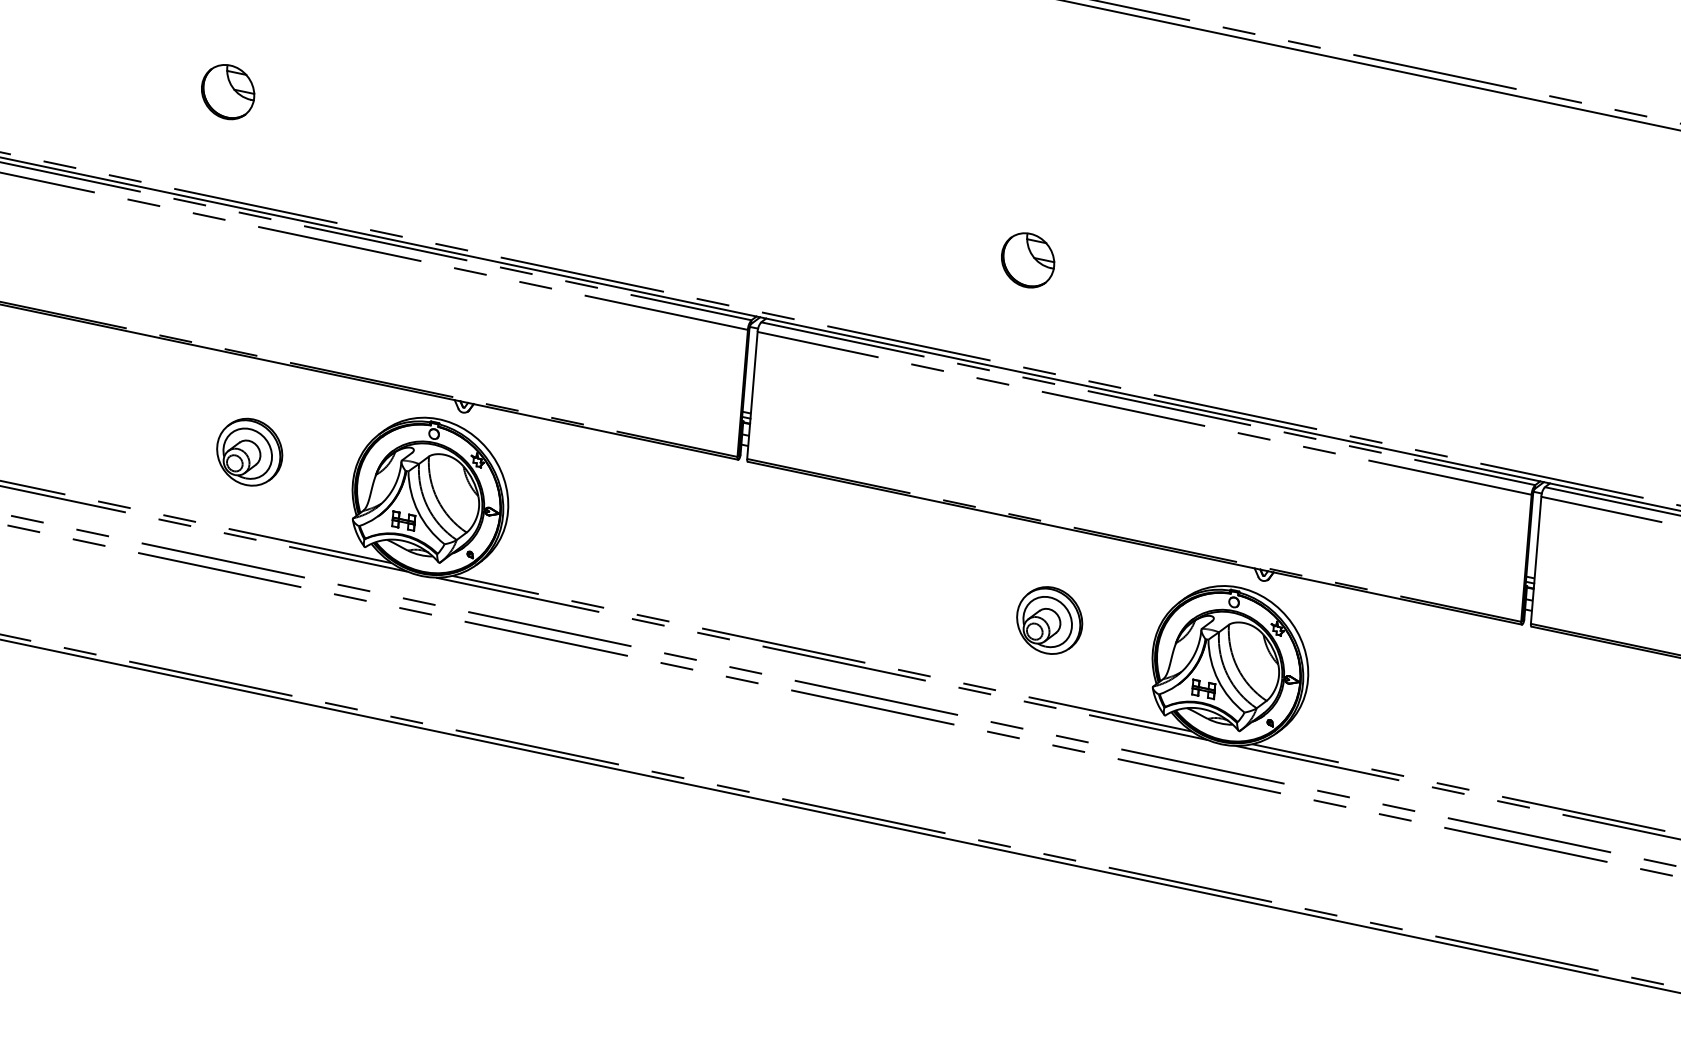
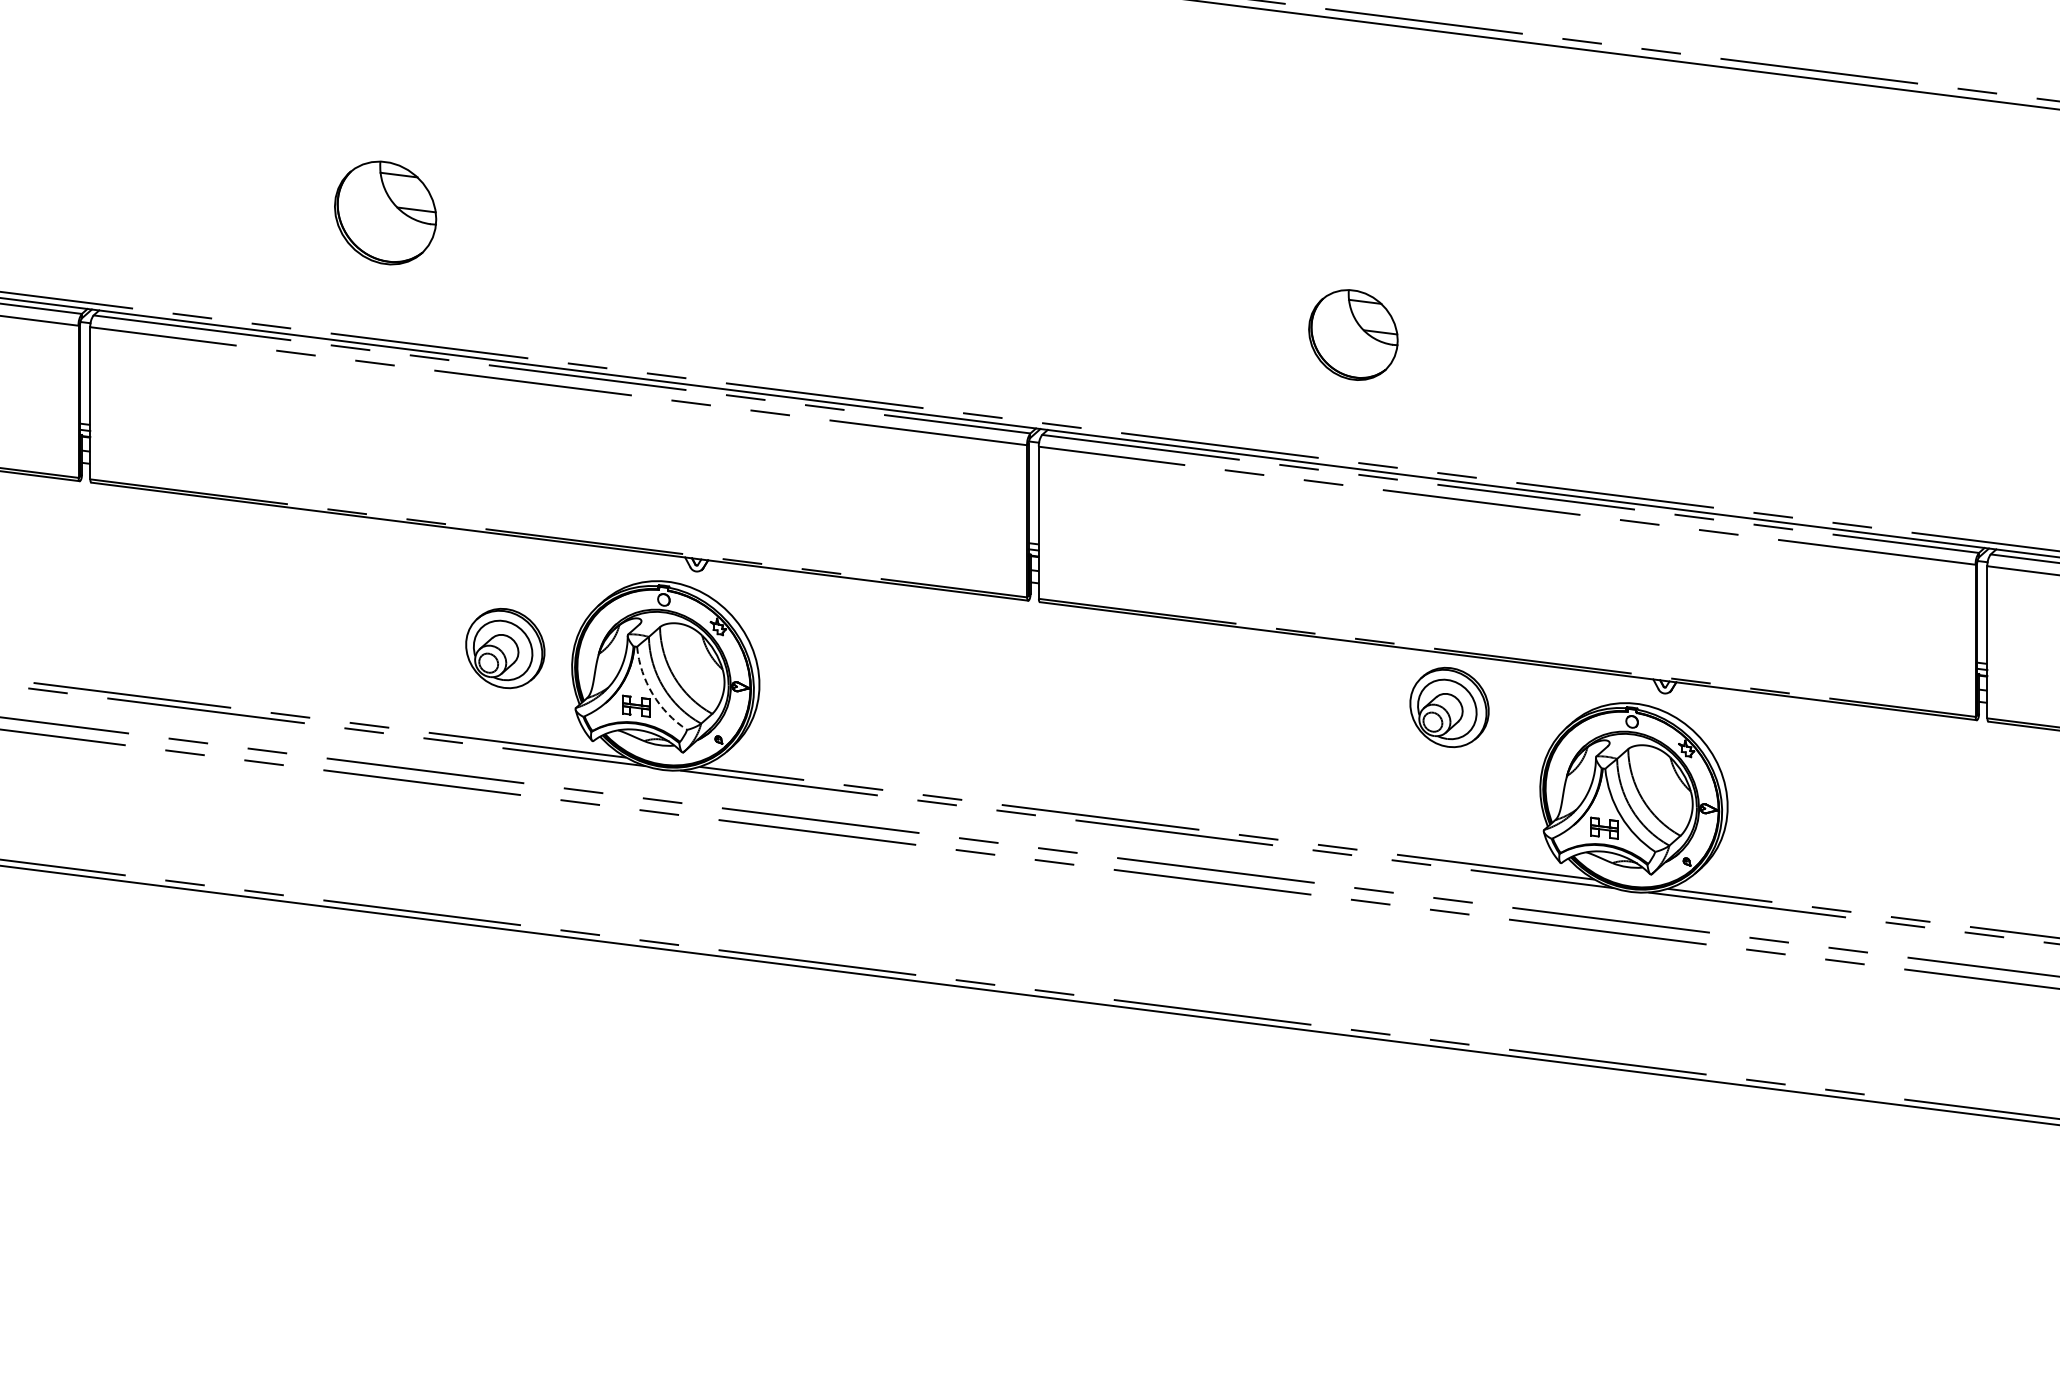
part: (227, 92) -> (384, 213), size x1.6
part: (1027, 260) -> (1353, 335), size x1.4
part: (249, 452) -> (505, 648), moved
arc: (418, 512) -> (652, 694), solid -> dashed
part: (1049, 620) -> (1449, 707), moved

